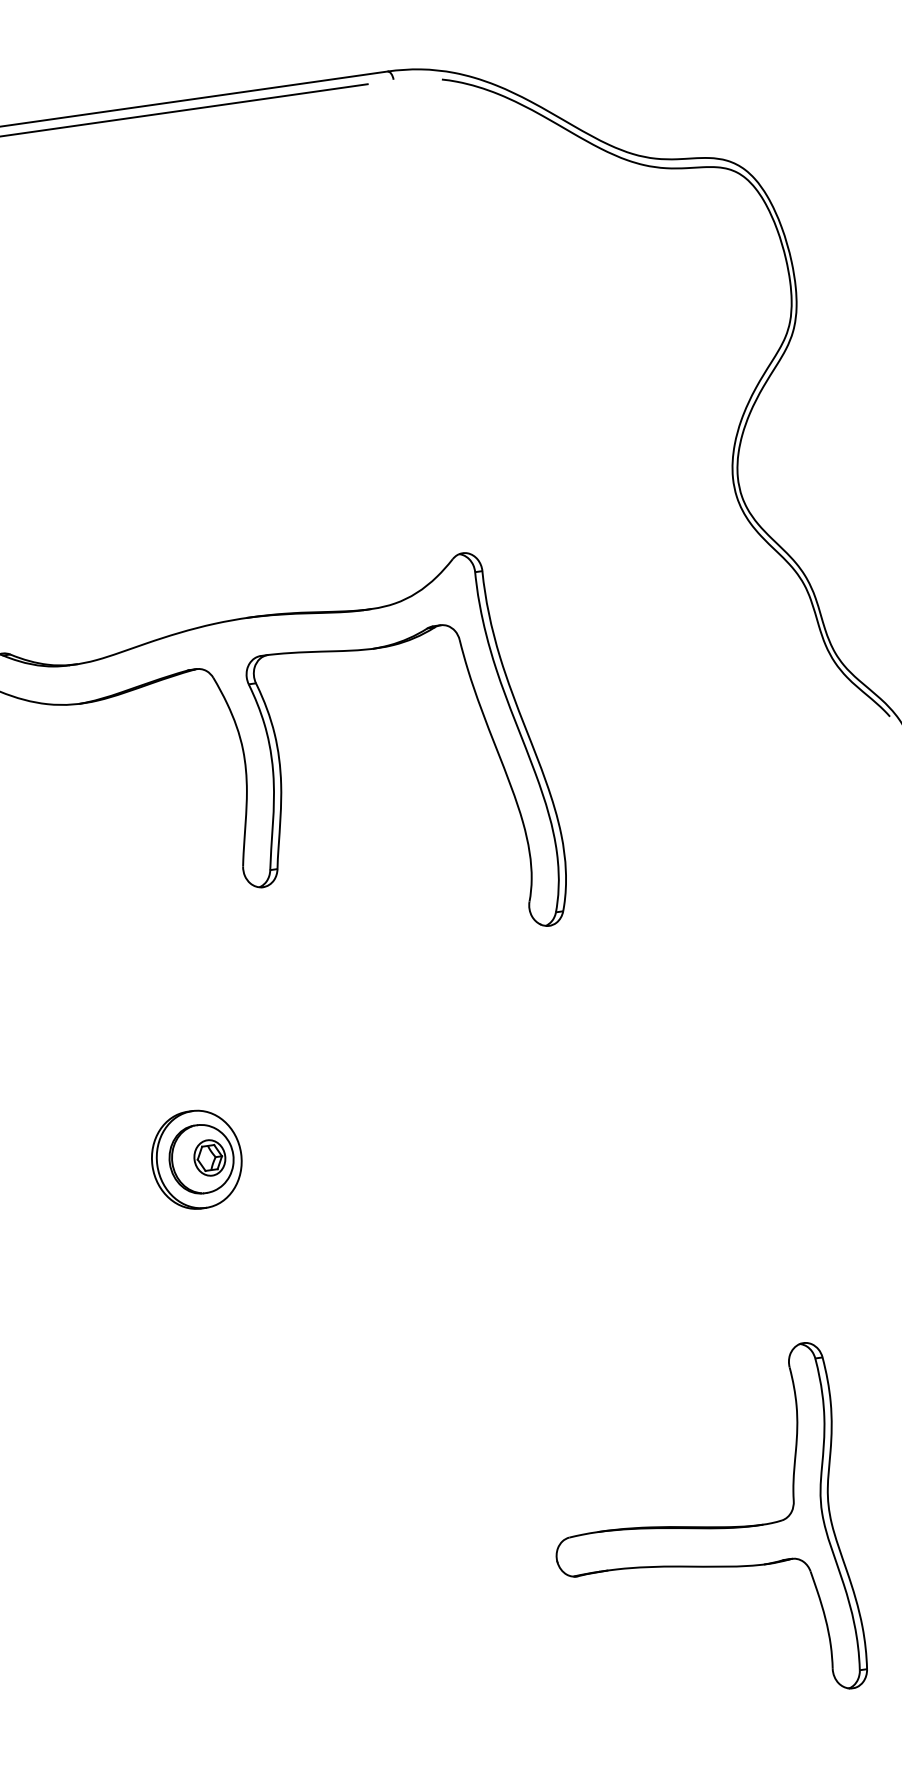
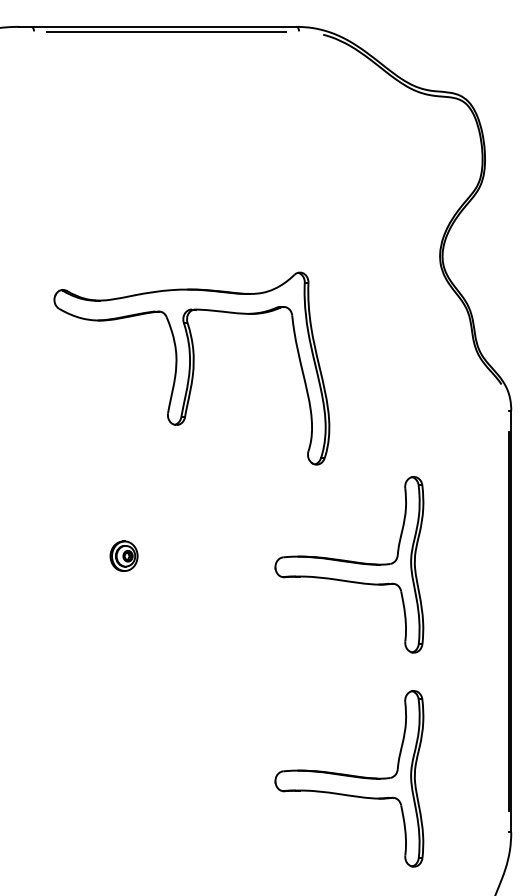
part: (641, 1112) -> (349, 564), added
part: (195, 1158) -> (123, 555), size x0.6

